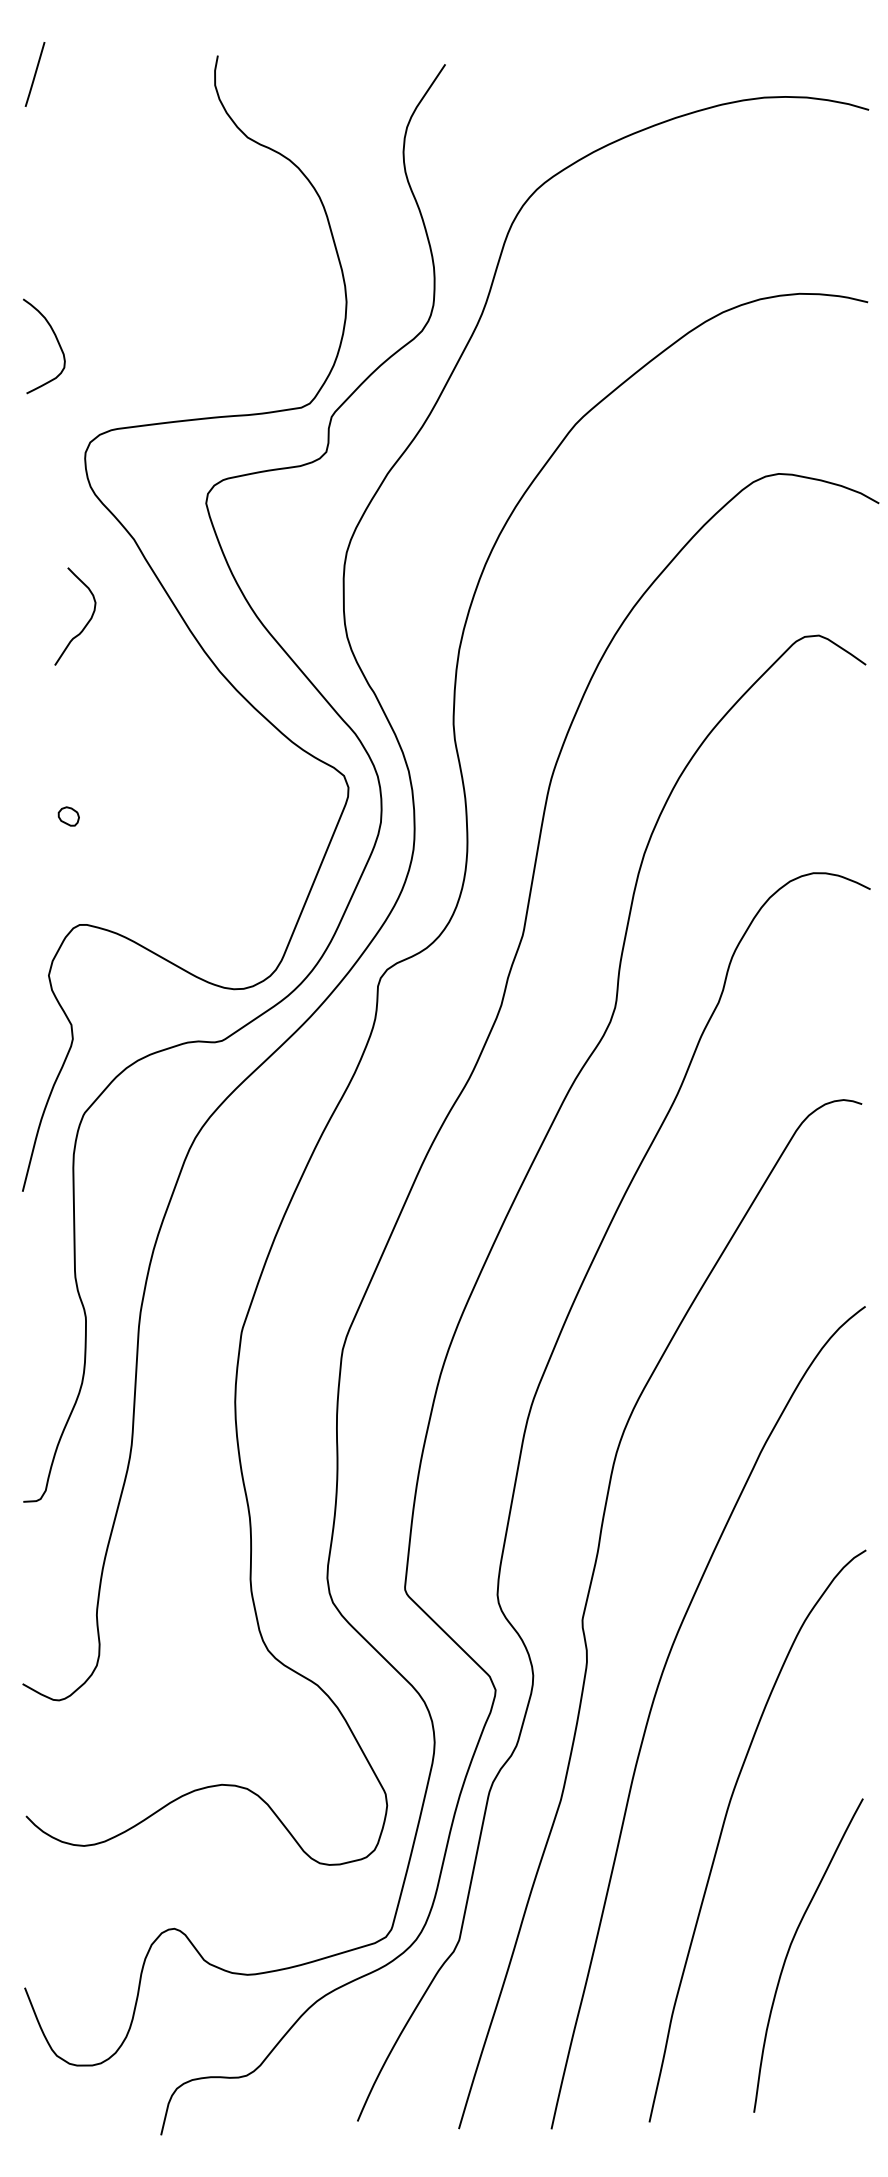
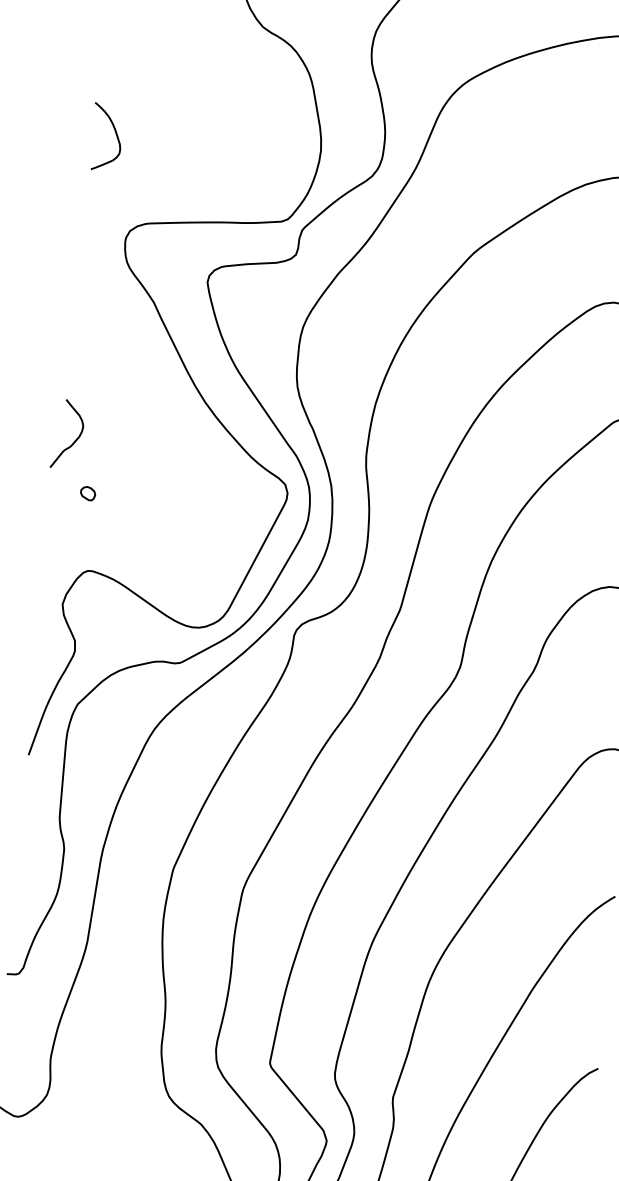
curve: (56, 340) -> (115, 134), moved
curve: (85, 624) -> (74, 440), moved

